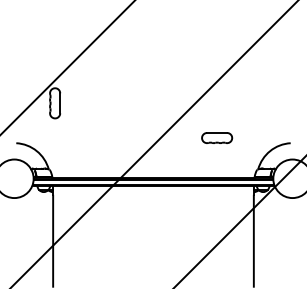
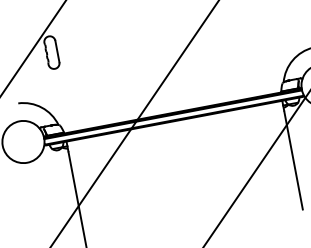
part: (217, 137) -> (233, 56), removed

